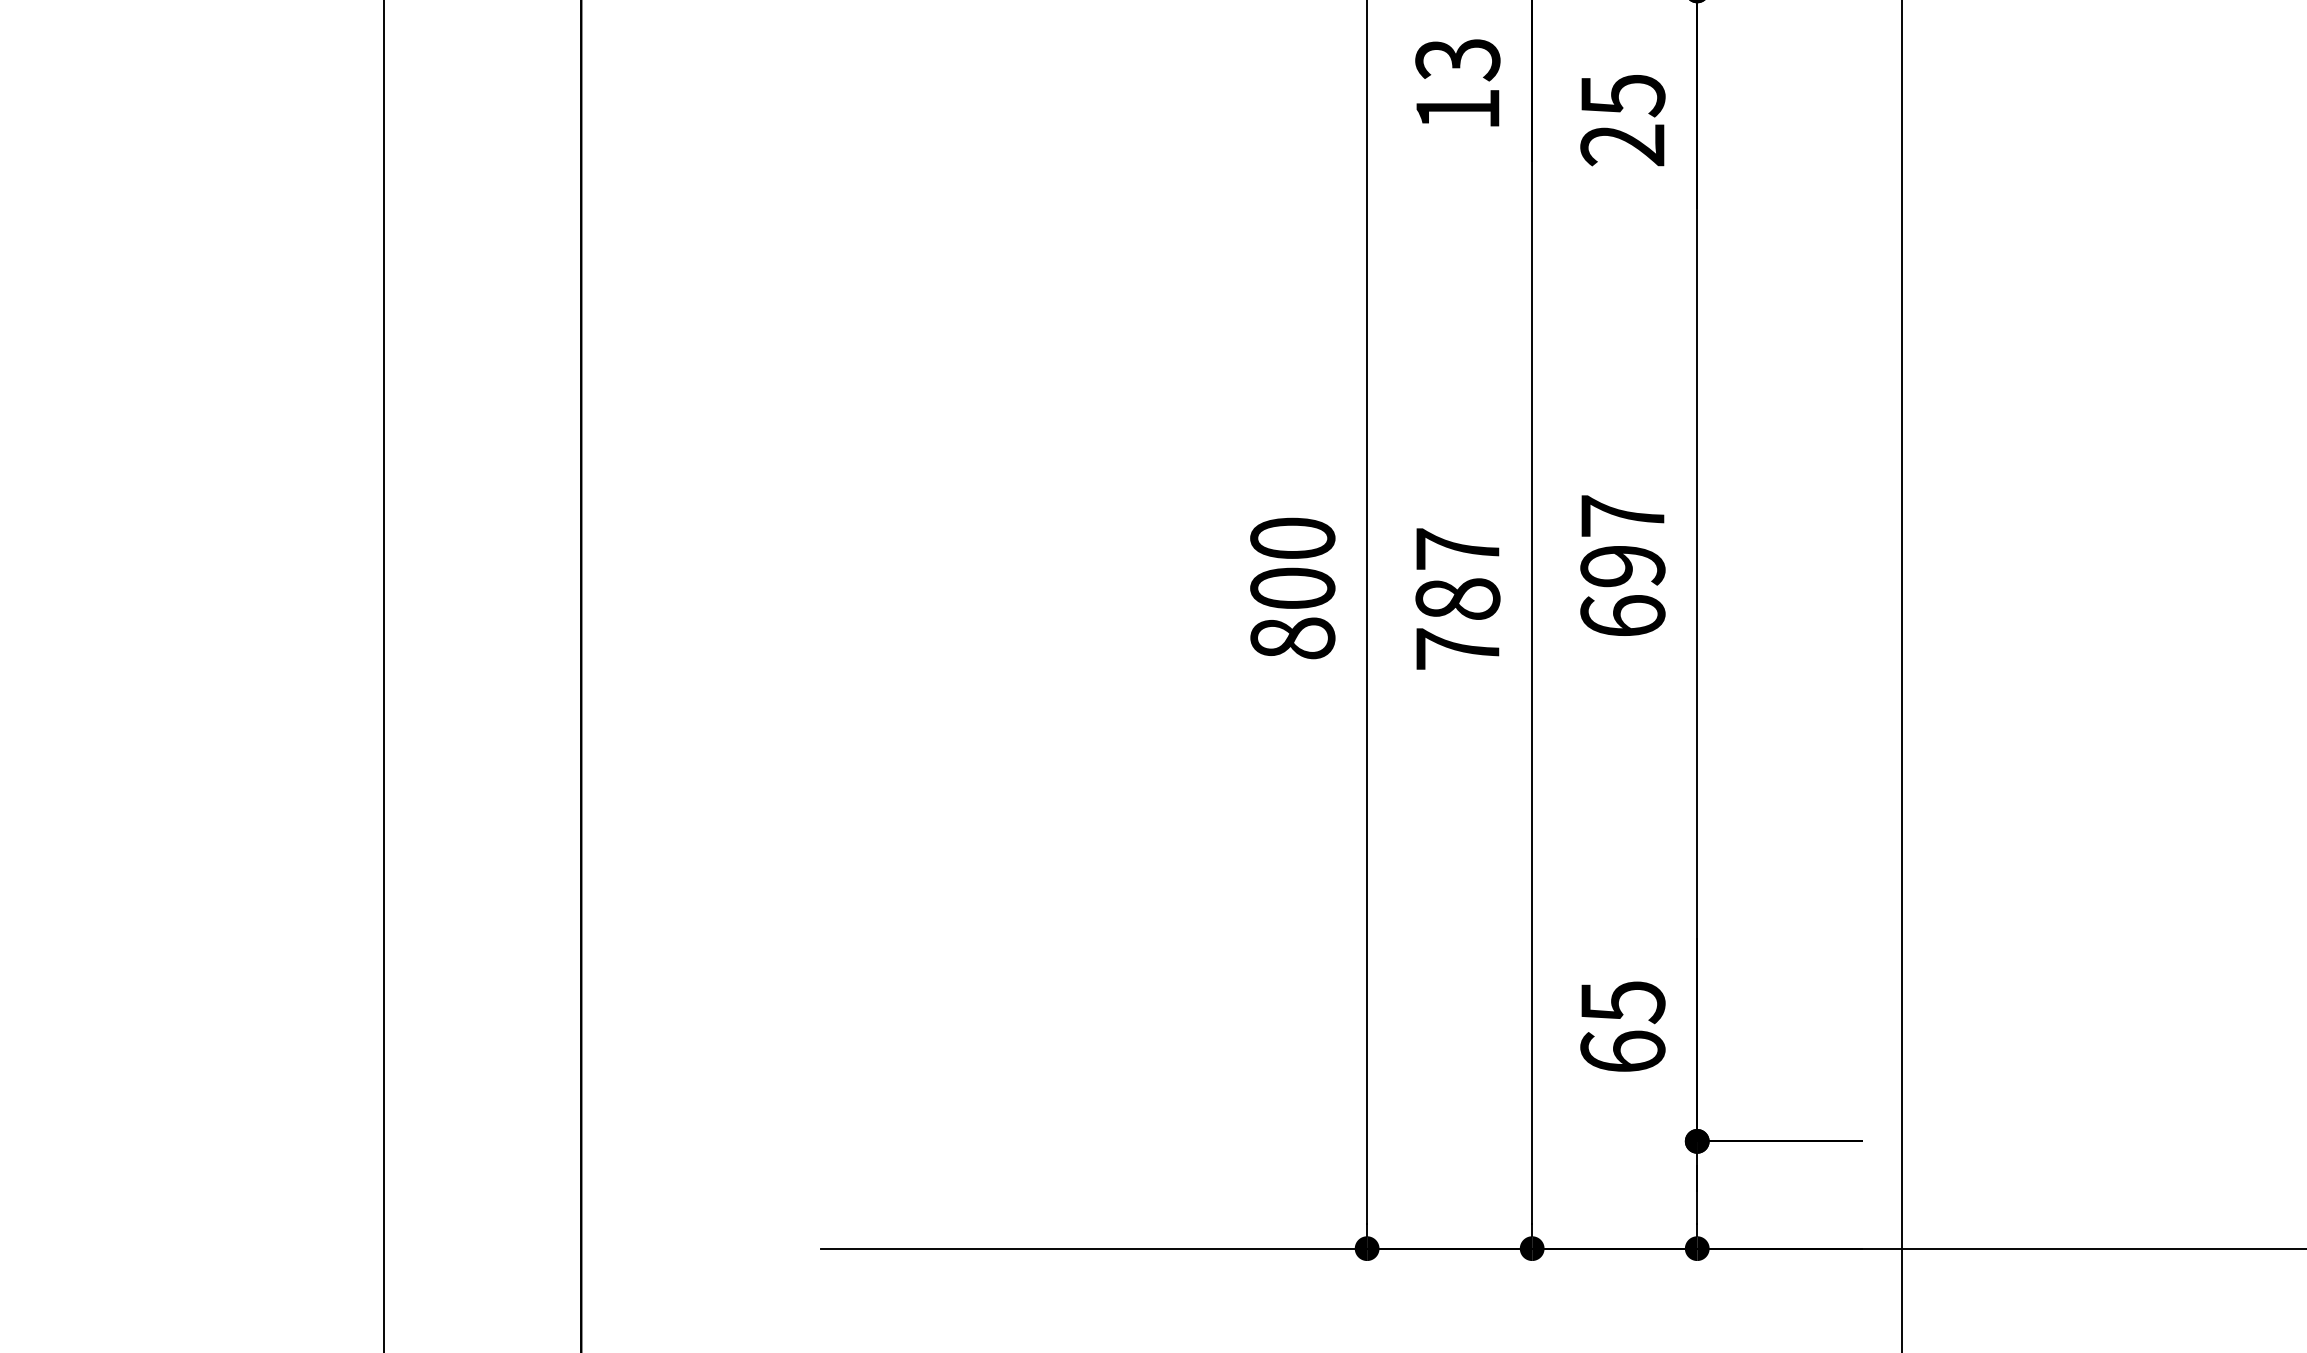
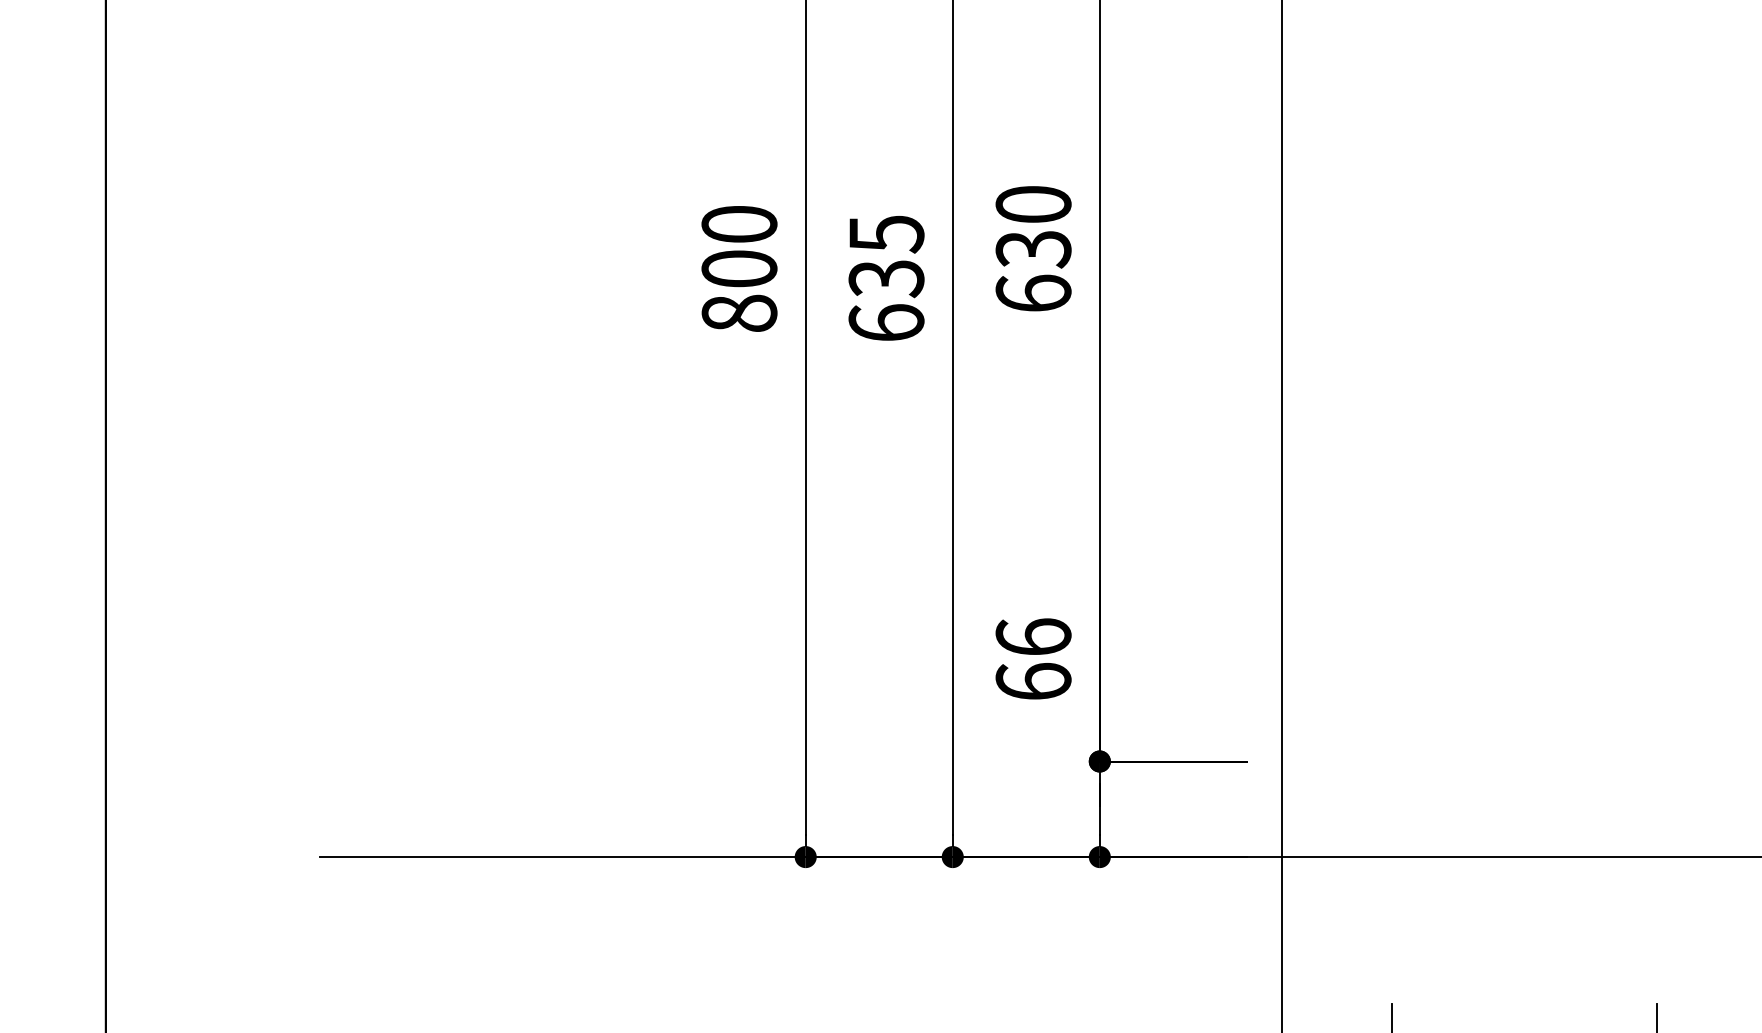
text: (1622, 541) -> (1033, 227), 697 -> 630
text: (1457, 598) -> (886, 277), 787 -> 635
text: (1622, 1002) -> (1033, 637), 65 -> 66

